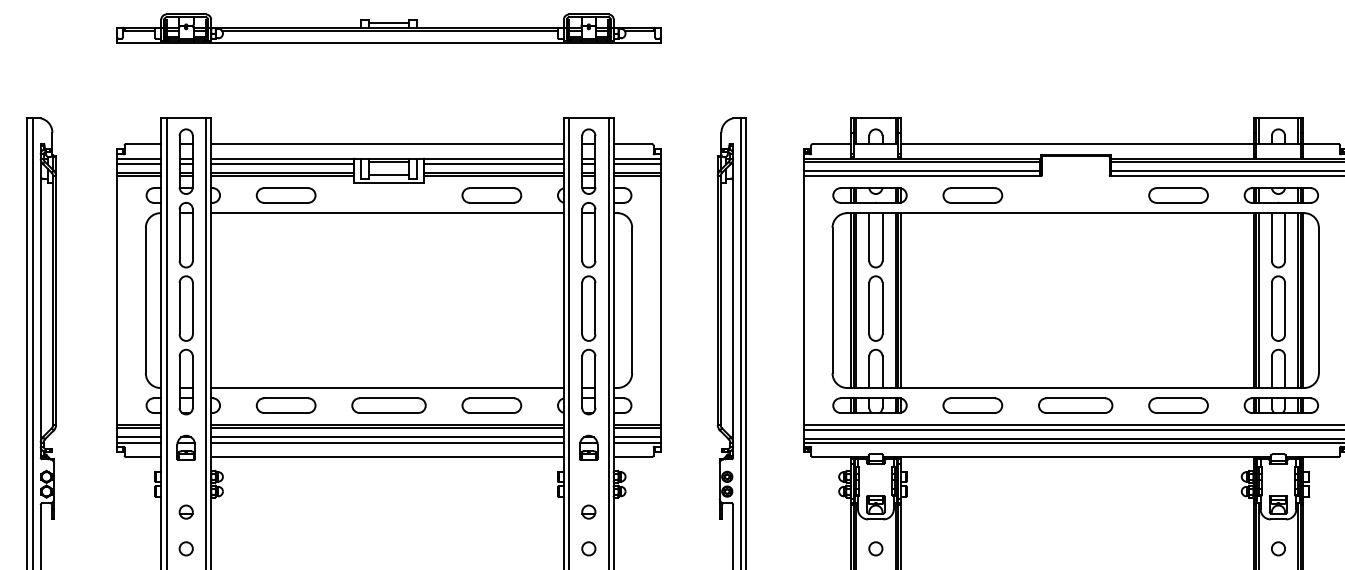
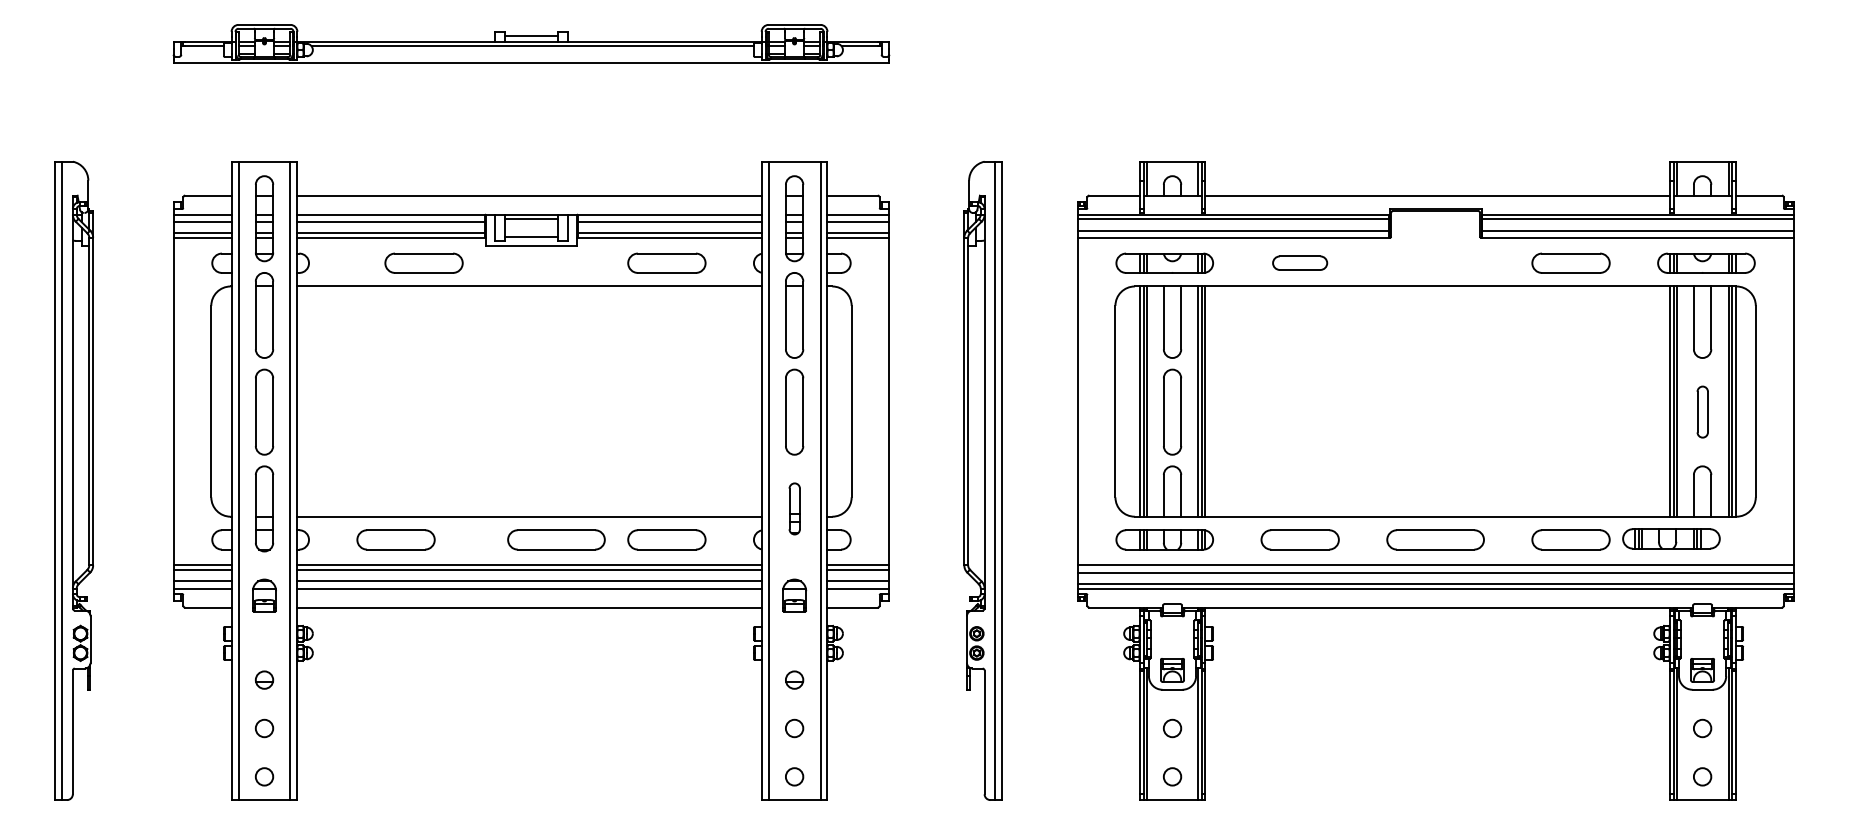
part: (285, 194) -> (423, 262), moved
part: (972, 194) -> (1299, 262), size x0.7
part: (1278, 308) -> (1702, 411), size x0.6
part: (588, 381) -> (794, 508), size x0.6
part: (389, 405) -> (556, 539), moved
part: (1281, 405) -> (1671, 538), moved

